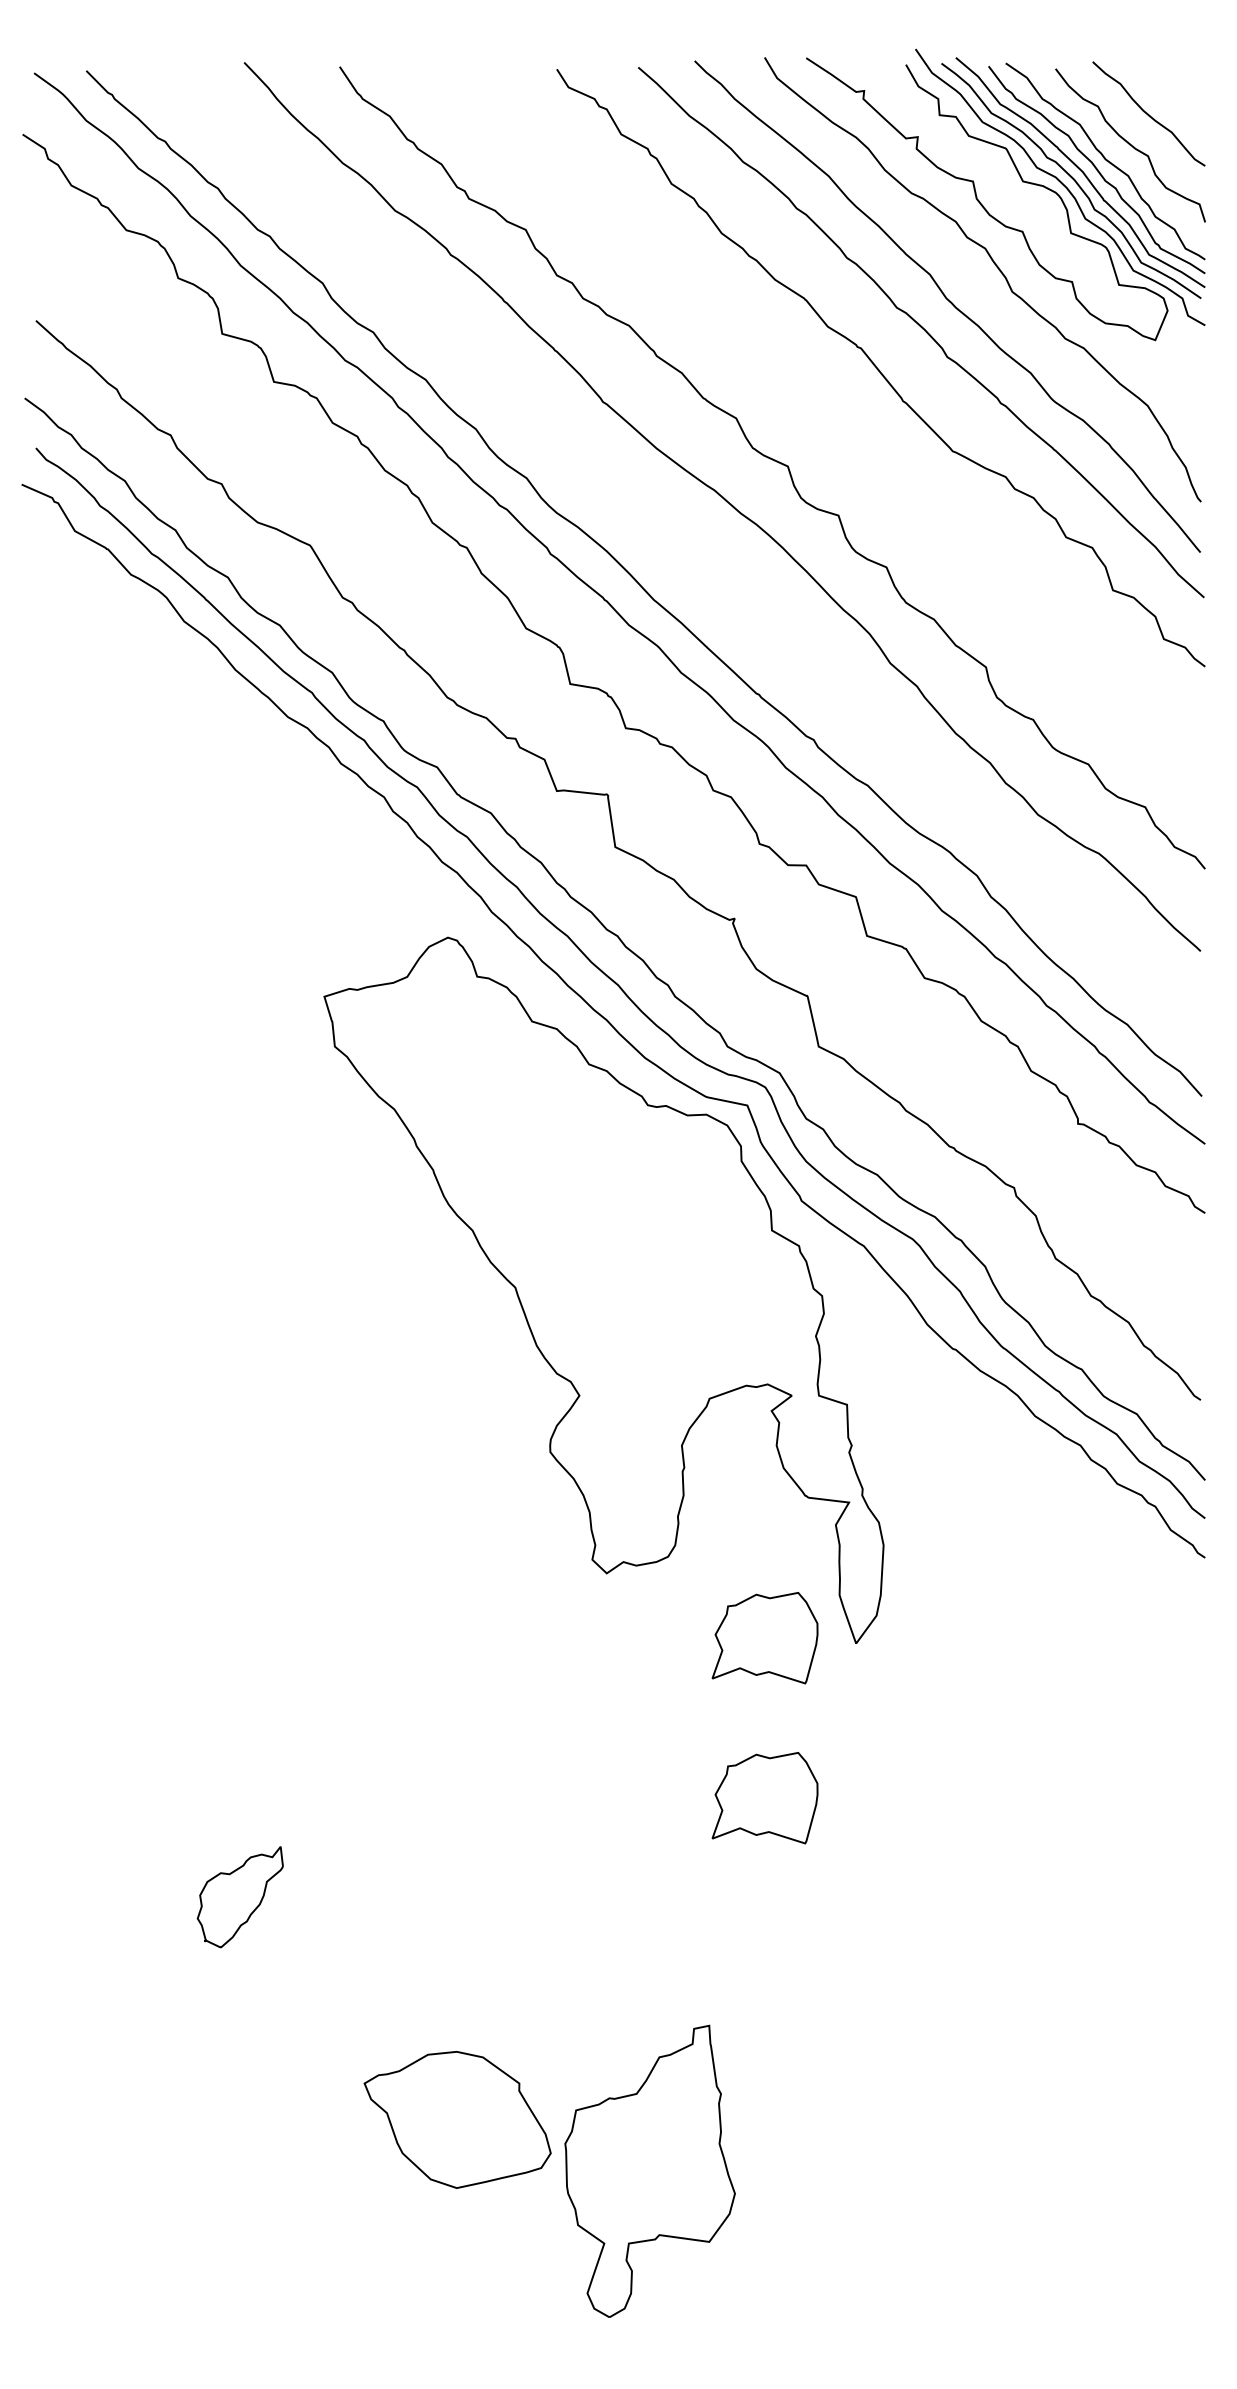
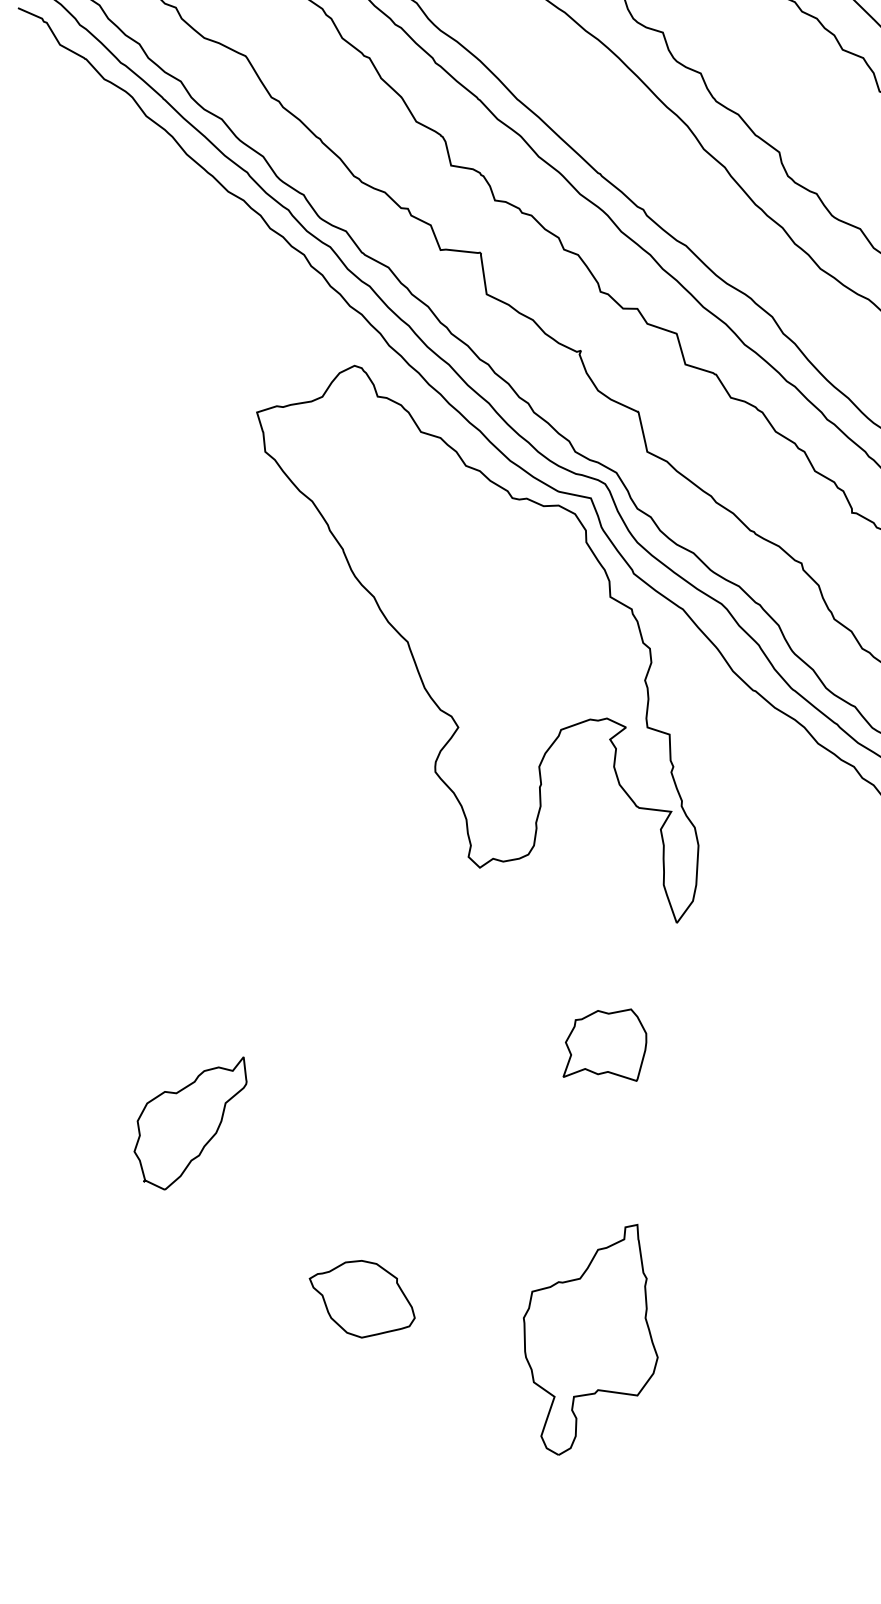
part: (764, 1638) -> (604, 919), removed
part: (240, 1896) -> (190, 1122), size x1.67
part: (457, 2119) -> (362, 1298), size x0.71
part: (649, 2170) -> (590, 1339), moved

